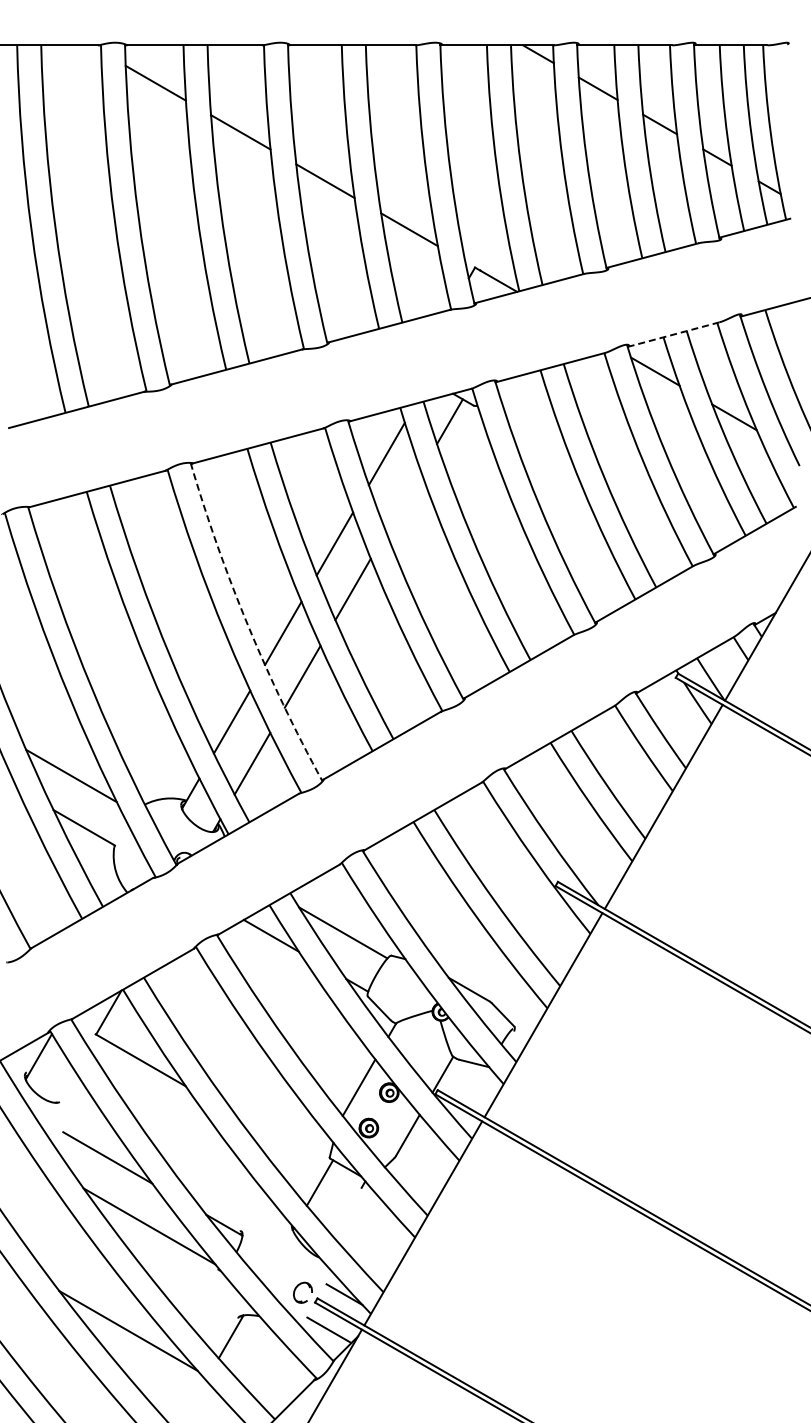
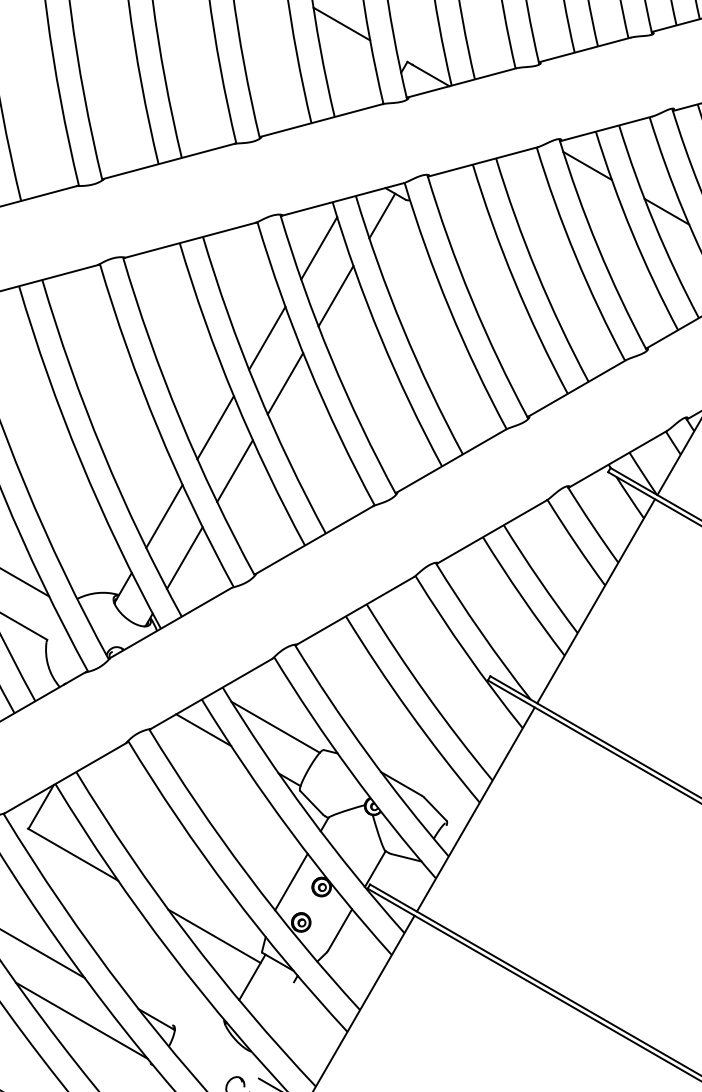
line: (674, 334) -> (606, 128), dashed -> solid
line: (403, 501) -> (335, 295), added
arc: (248, 625) -> (180, 419), dashed -> solid
line: (281, 1141) -> (213, 935), added

